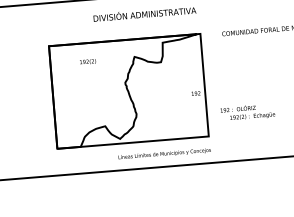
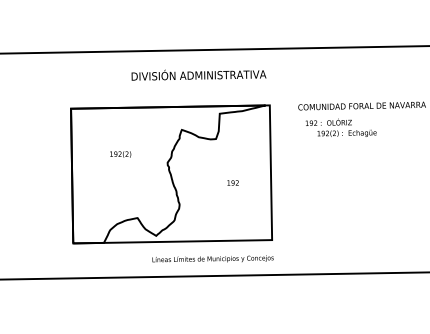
text: (87, 61) -> (120, 154), moved
text: (195, 93) -> (232, 182), moved
text: (247, 112) -> (340, 127), moved

